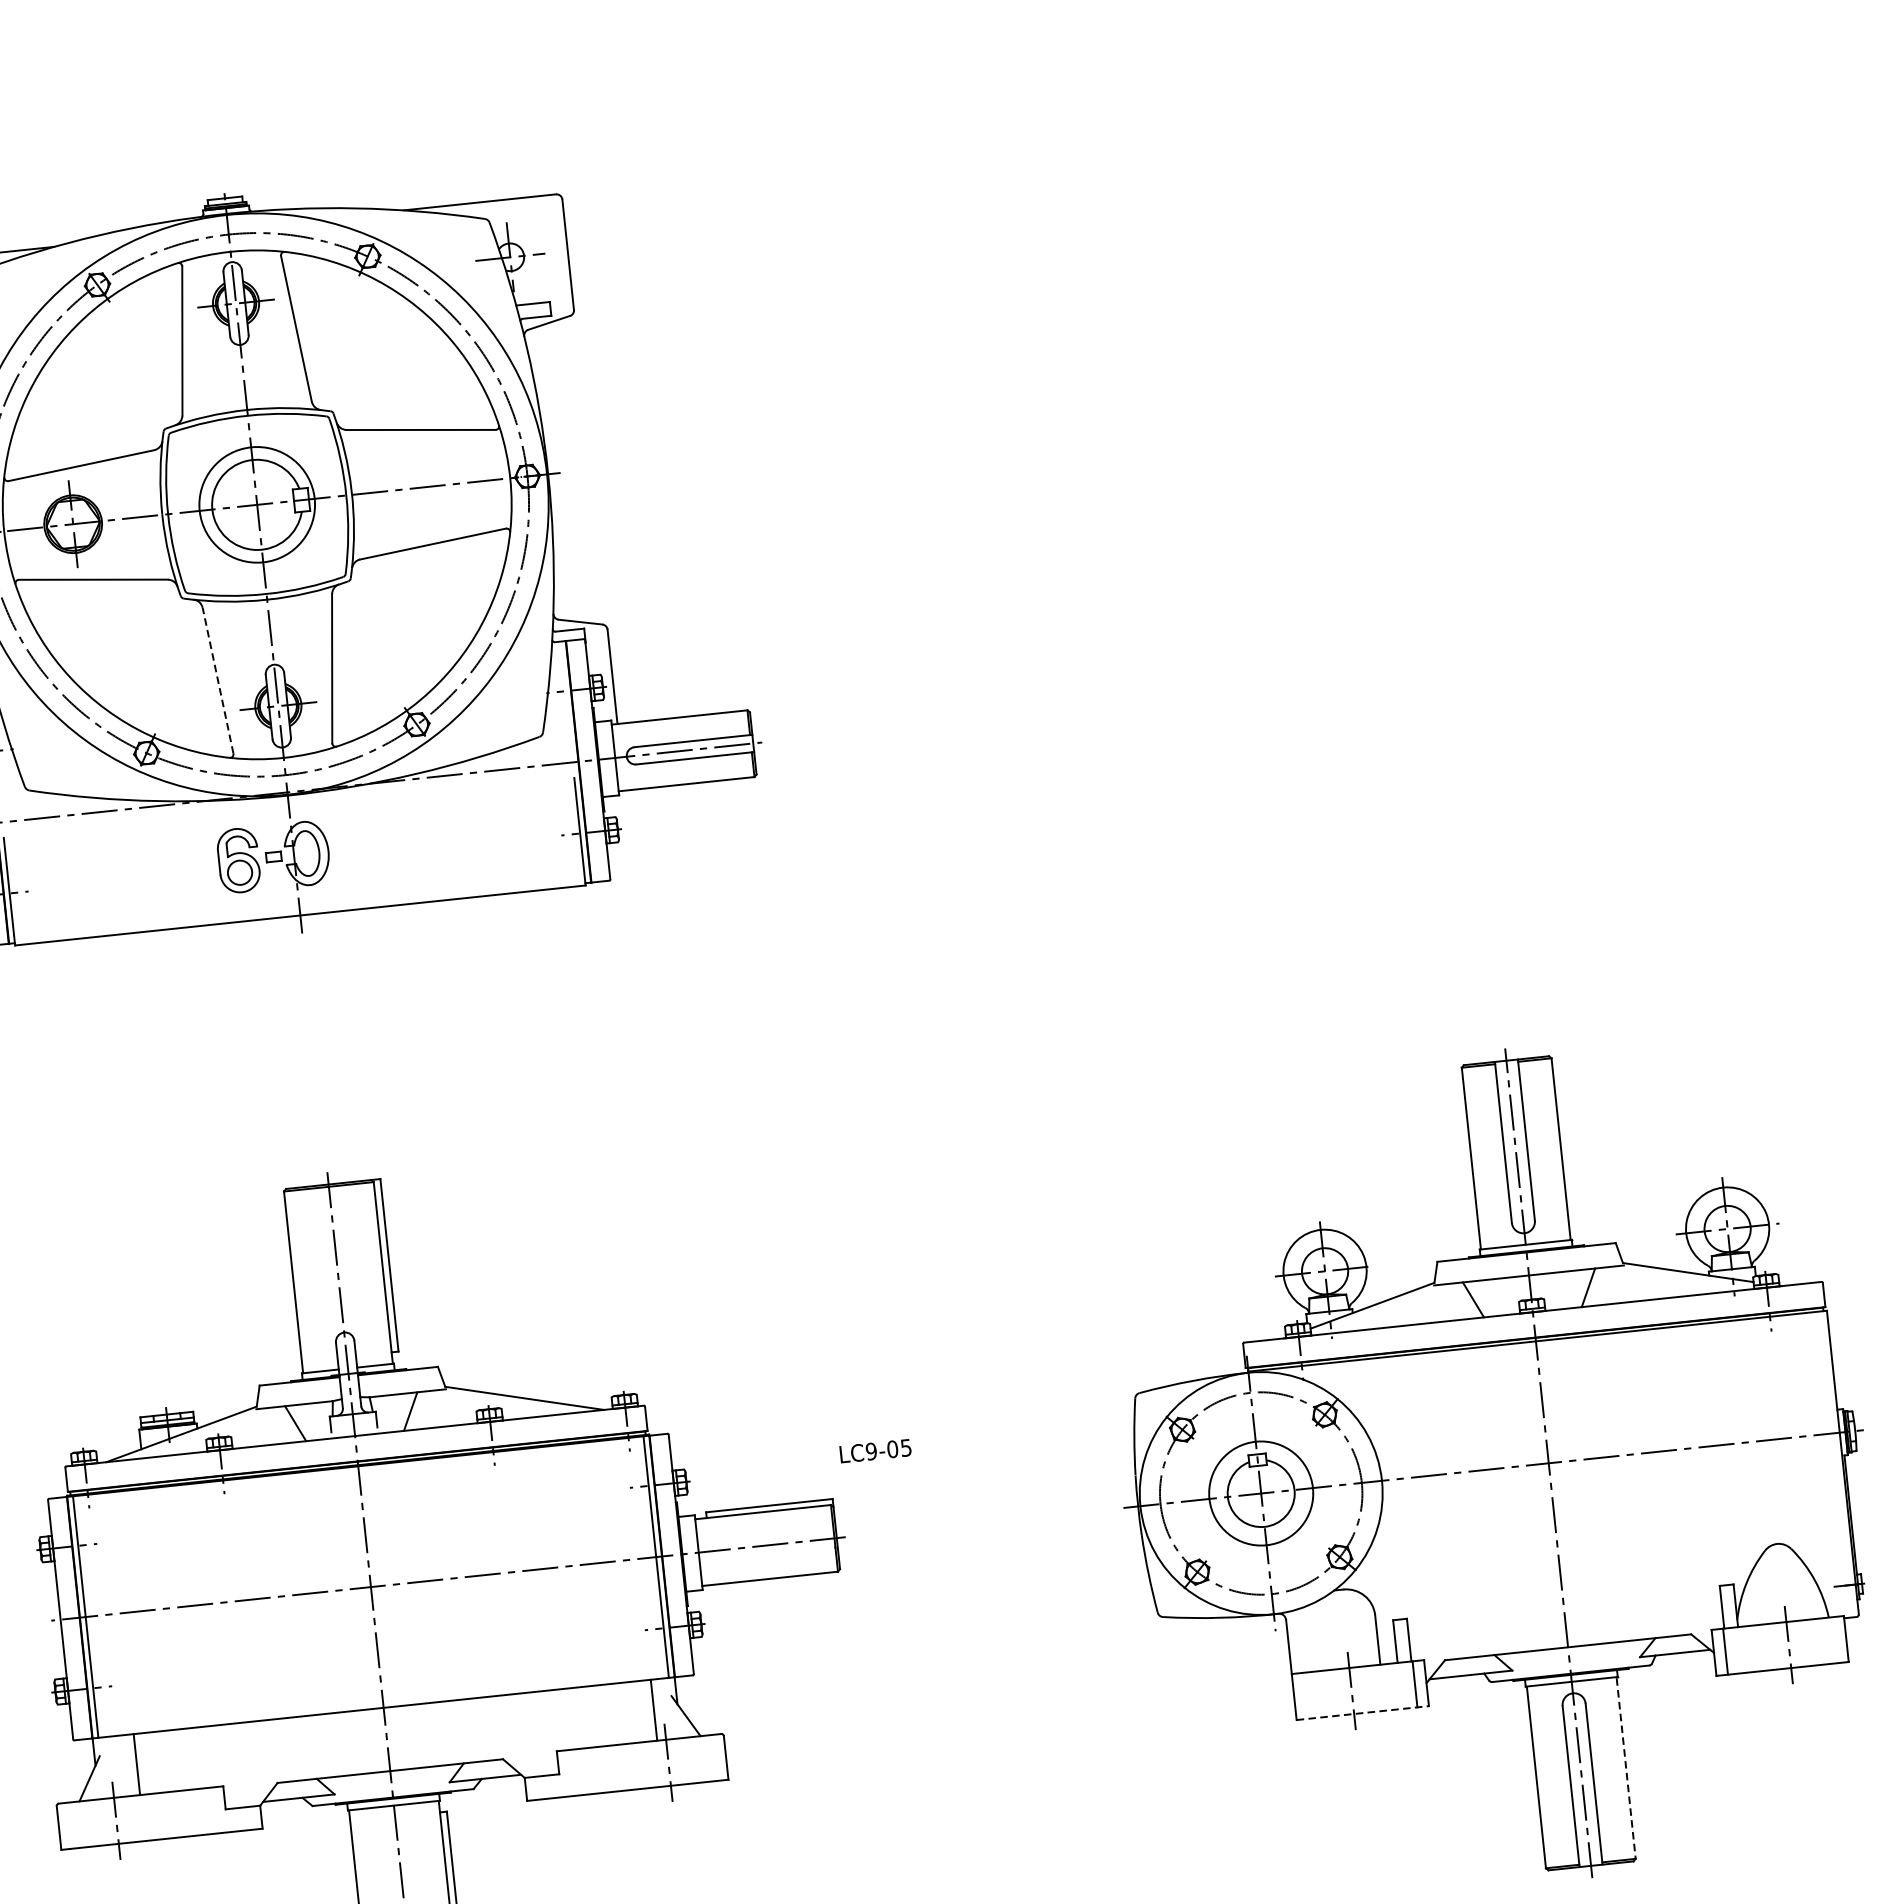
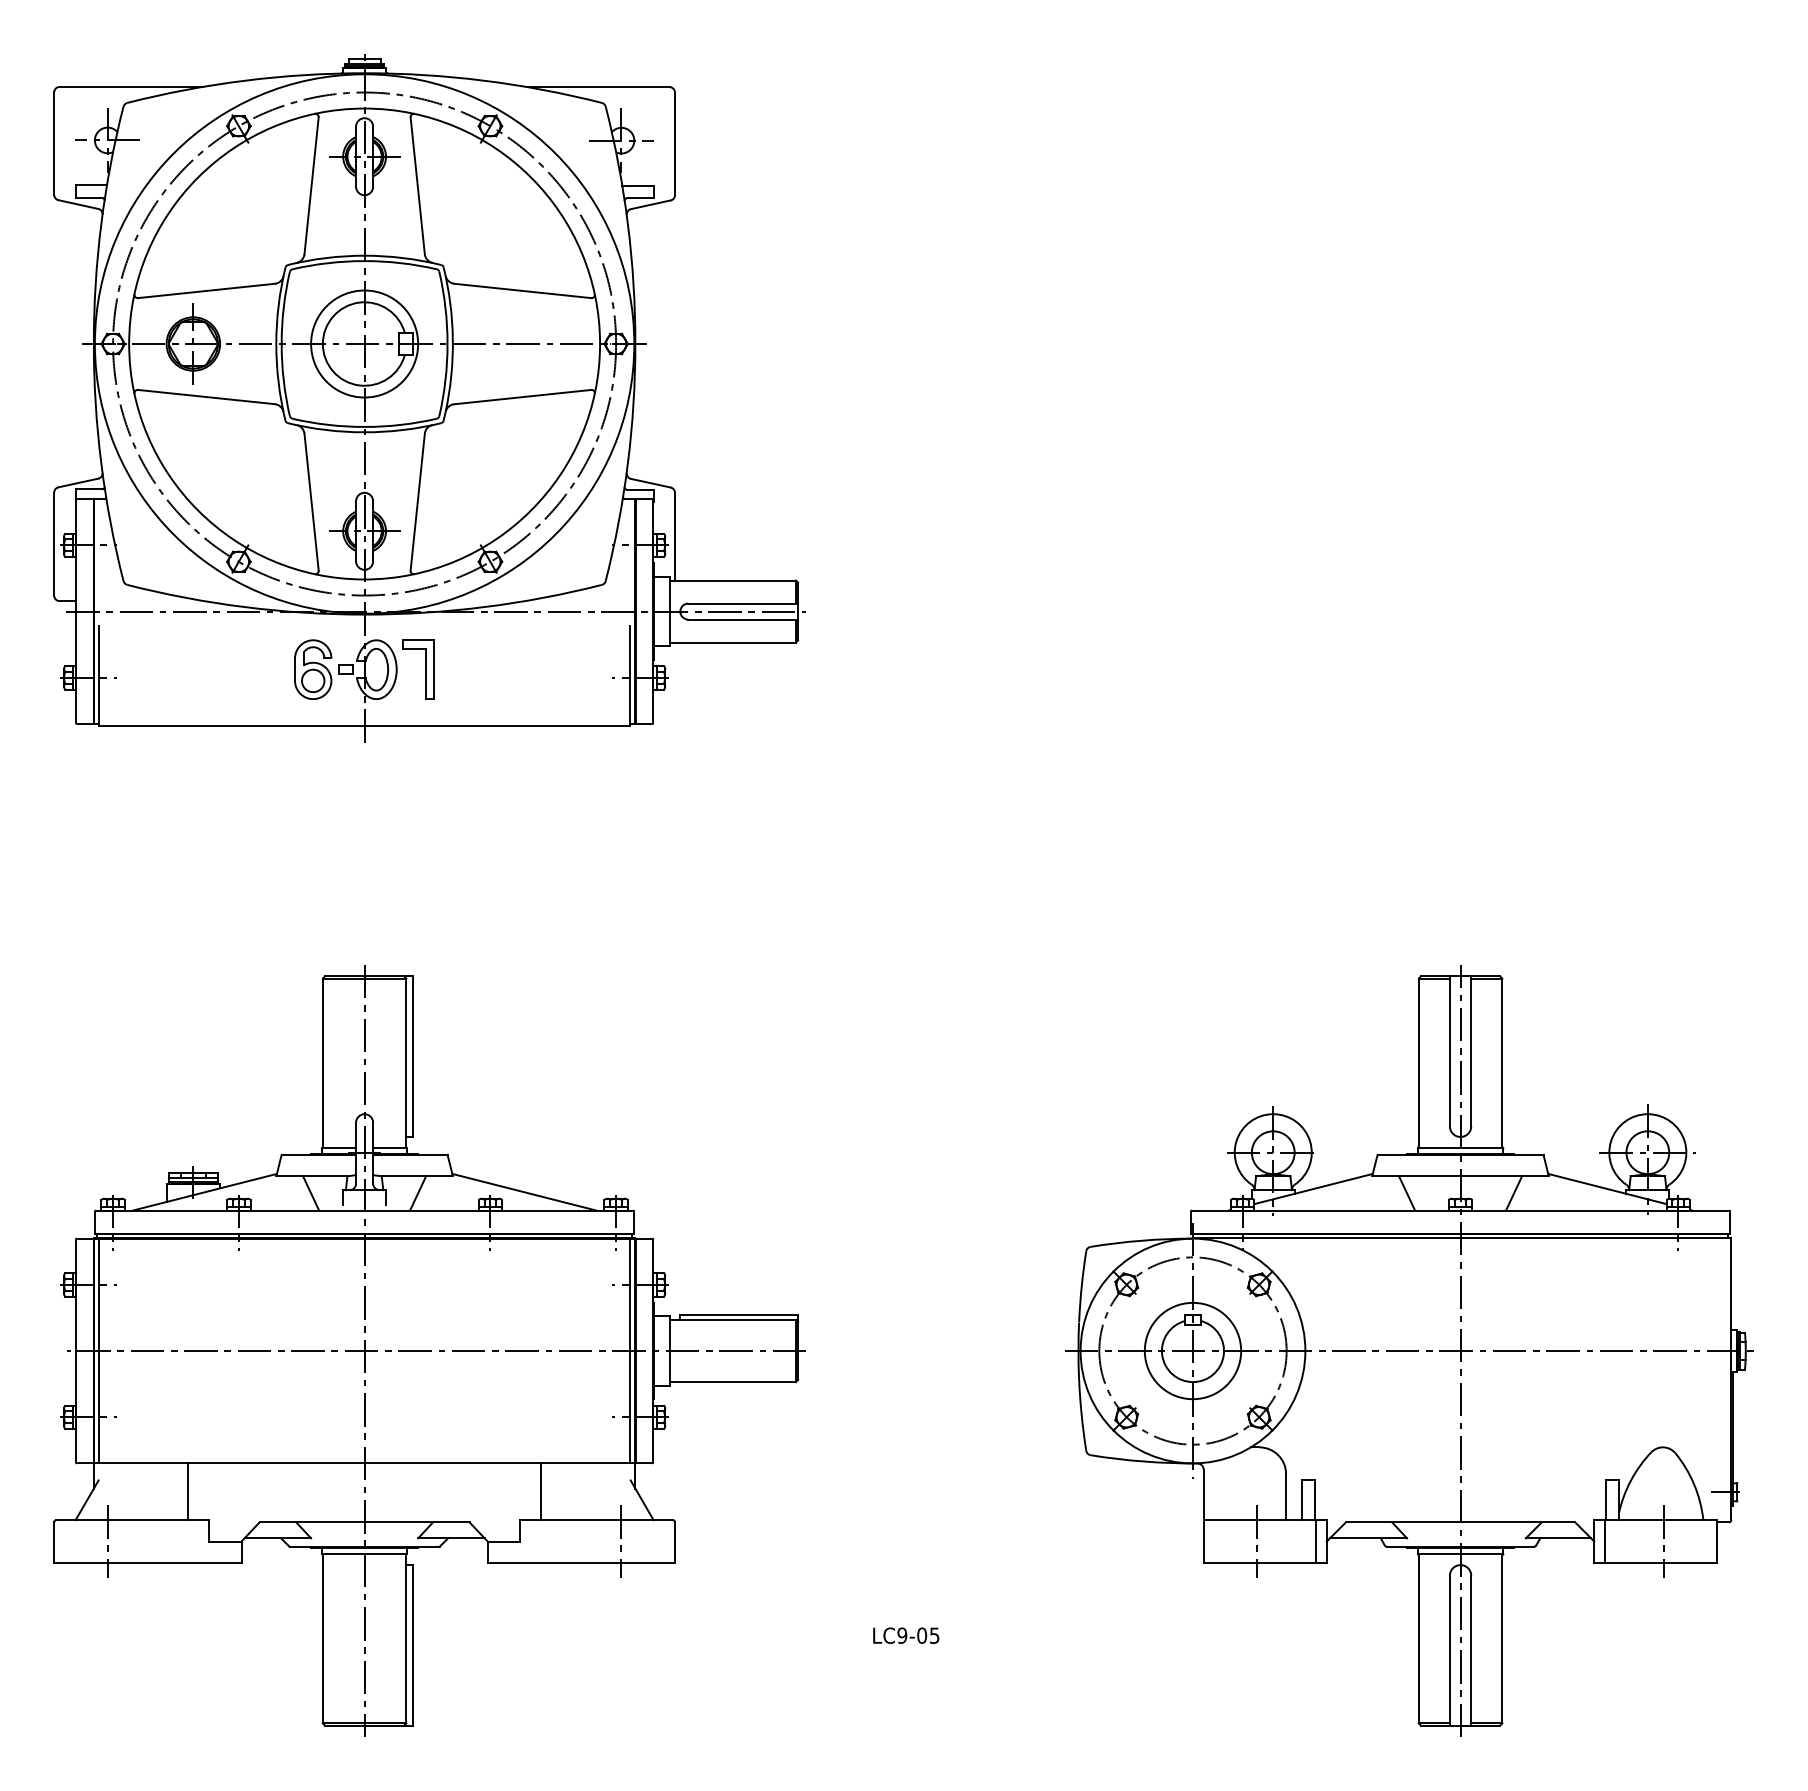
line: (218, 681) -> (311, 502), dashed -> solid
part: (359, 847) -> (425, 669), added
text: (875, 1450) -> (906, 1635), moved
line: (654, 1709) -> (541, 1491), moved
line: (1363, 1712) -> (1265, 1562), dashed -> solid
line: (137, 1764) -> (188, 1491), moved
line: (1626, 1768) -> (1502, 1639), dashed -> solid

